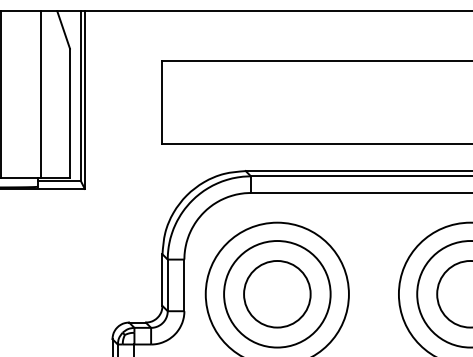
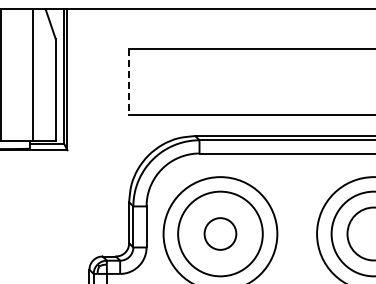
line: (162, 103) -> (129, 82), solid -> dashed
circle: (277, 293) -> (220, 233), size x0.6

